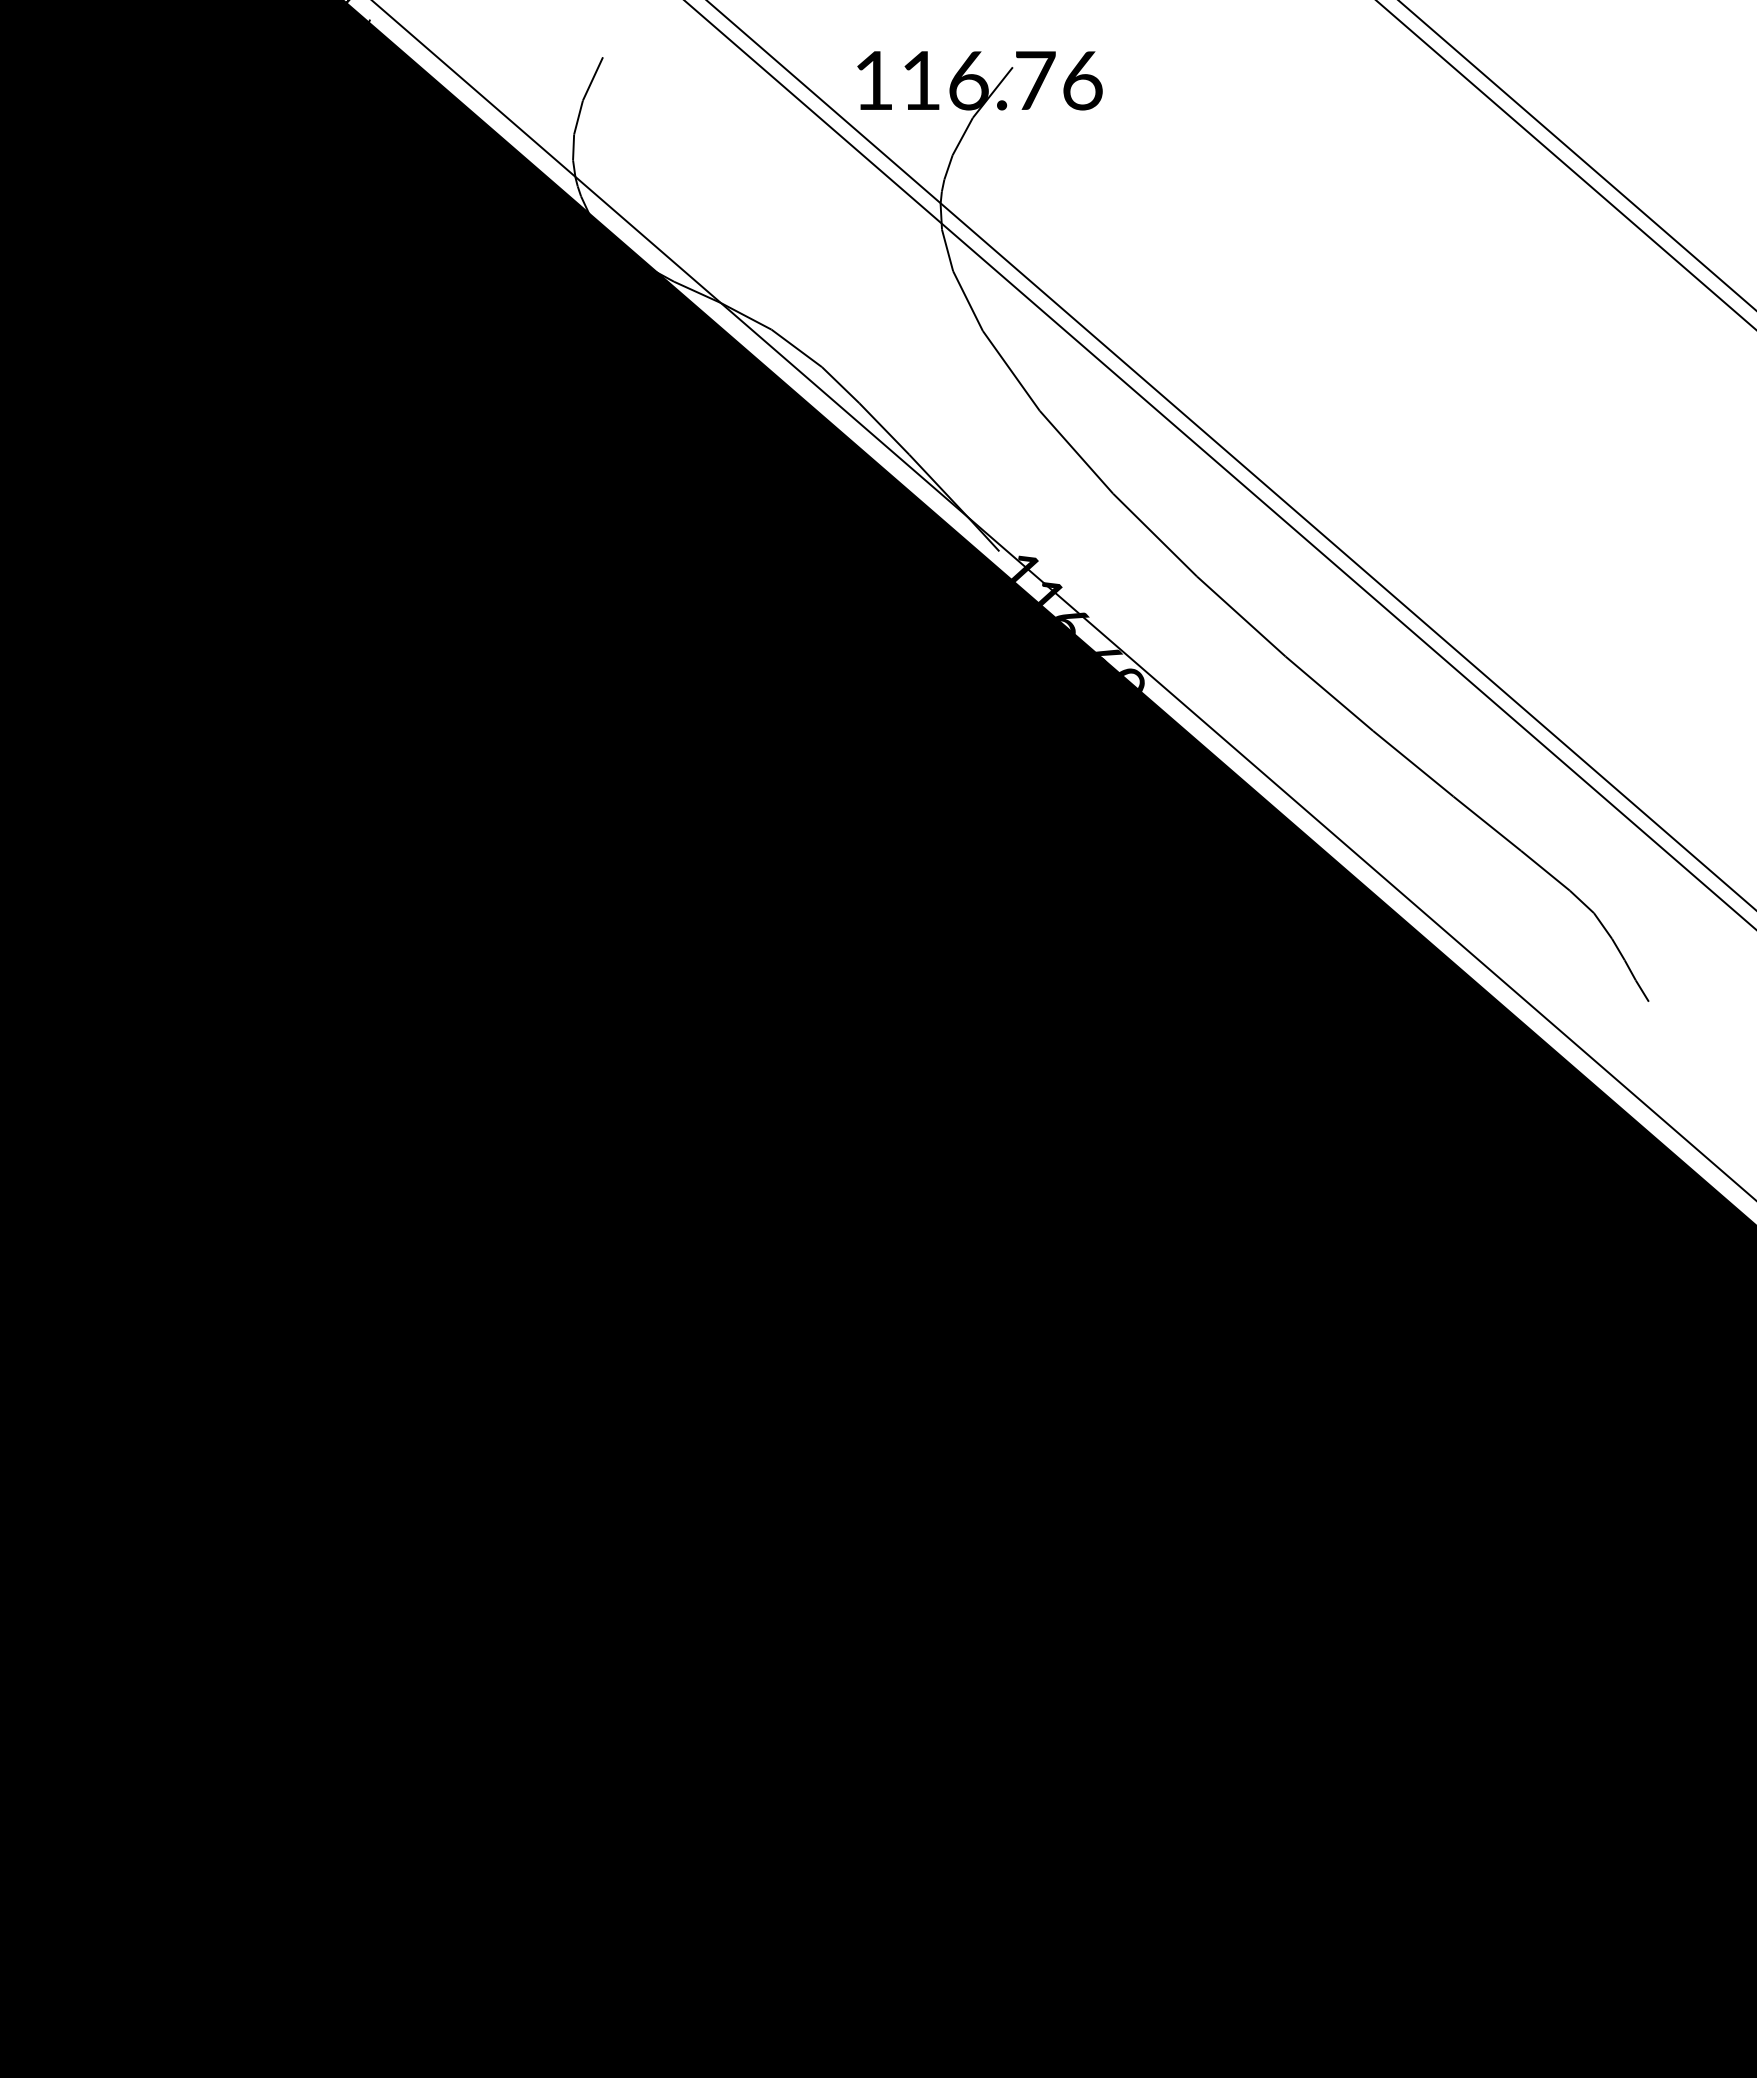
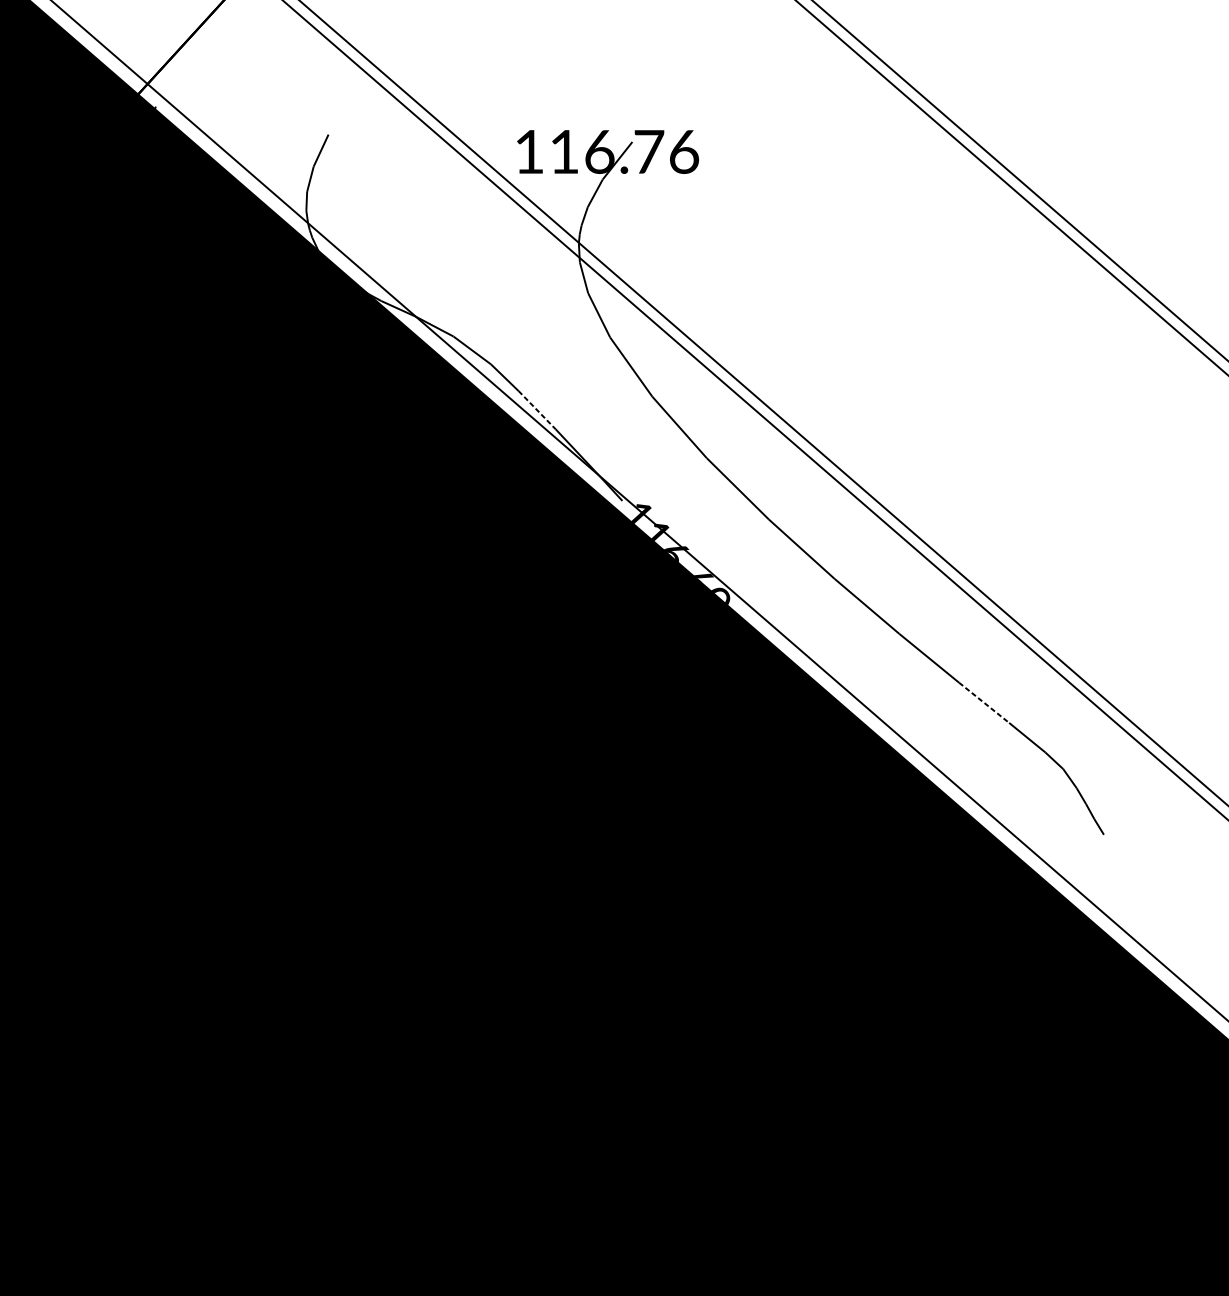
line: (884, 428) -> (537, 409), solid -> dashed
line: (1487, 824) -> (984, 703), solid -> dashed

